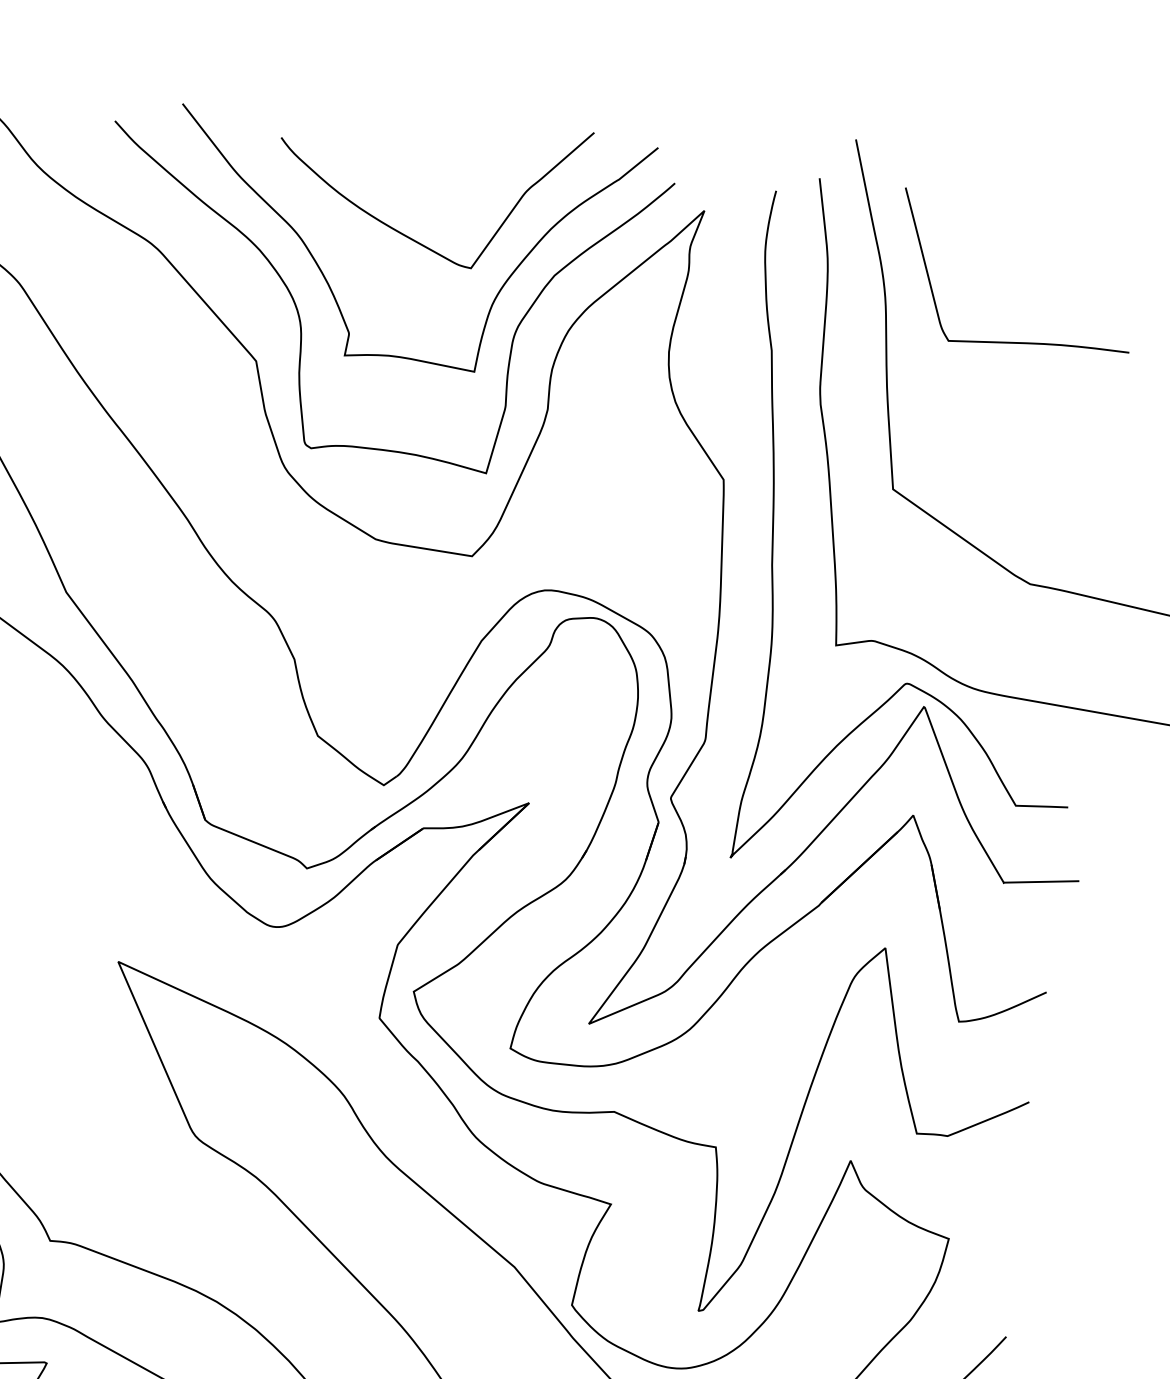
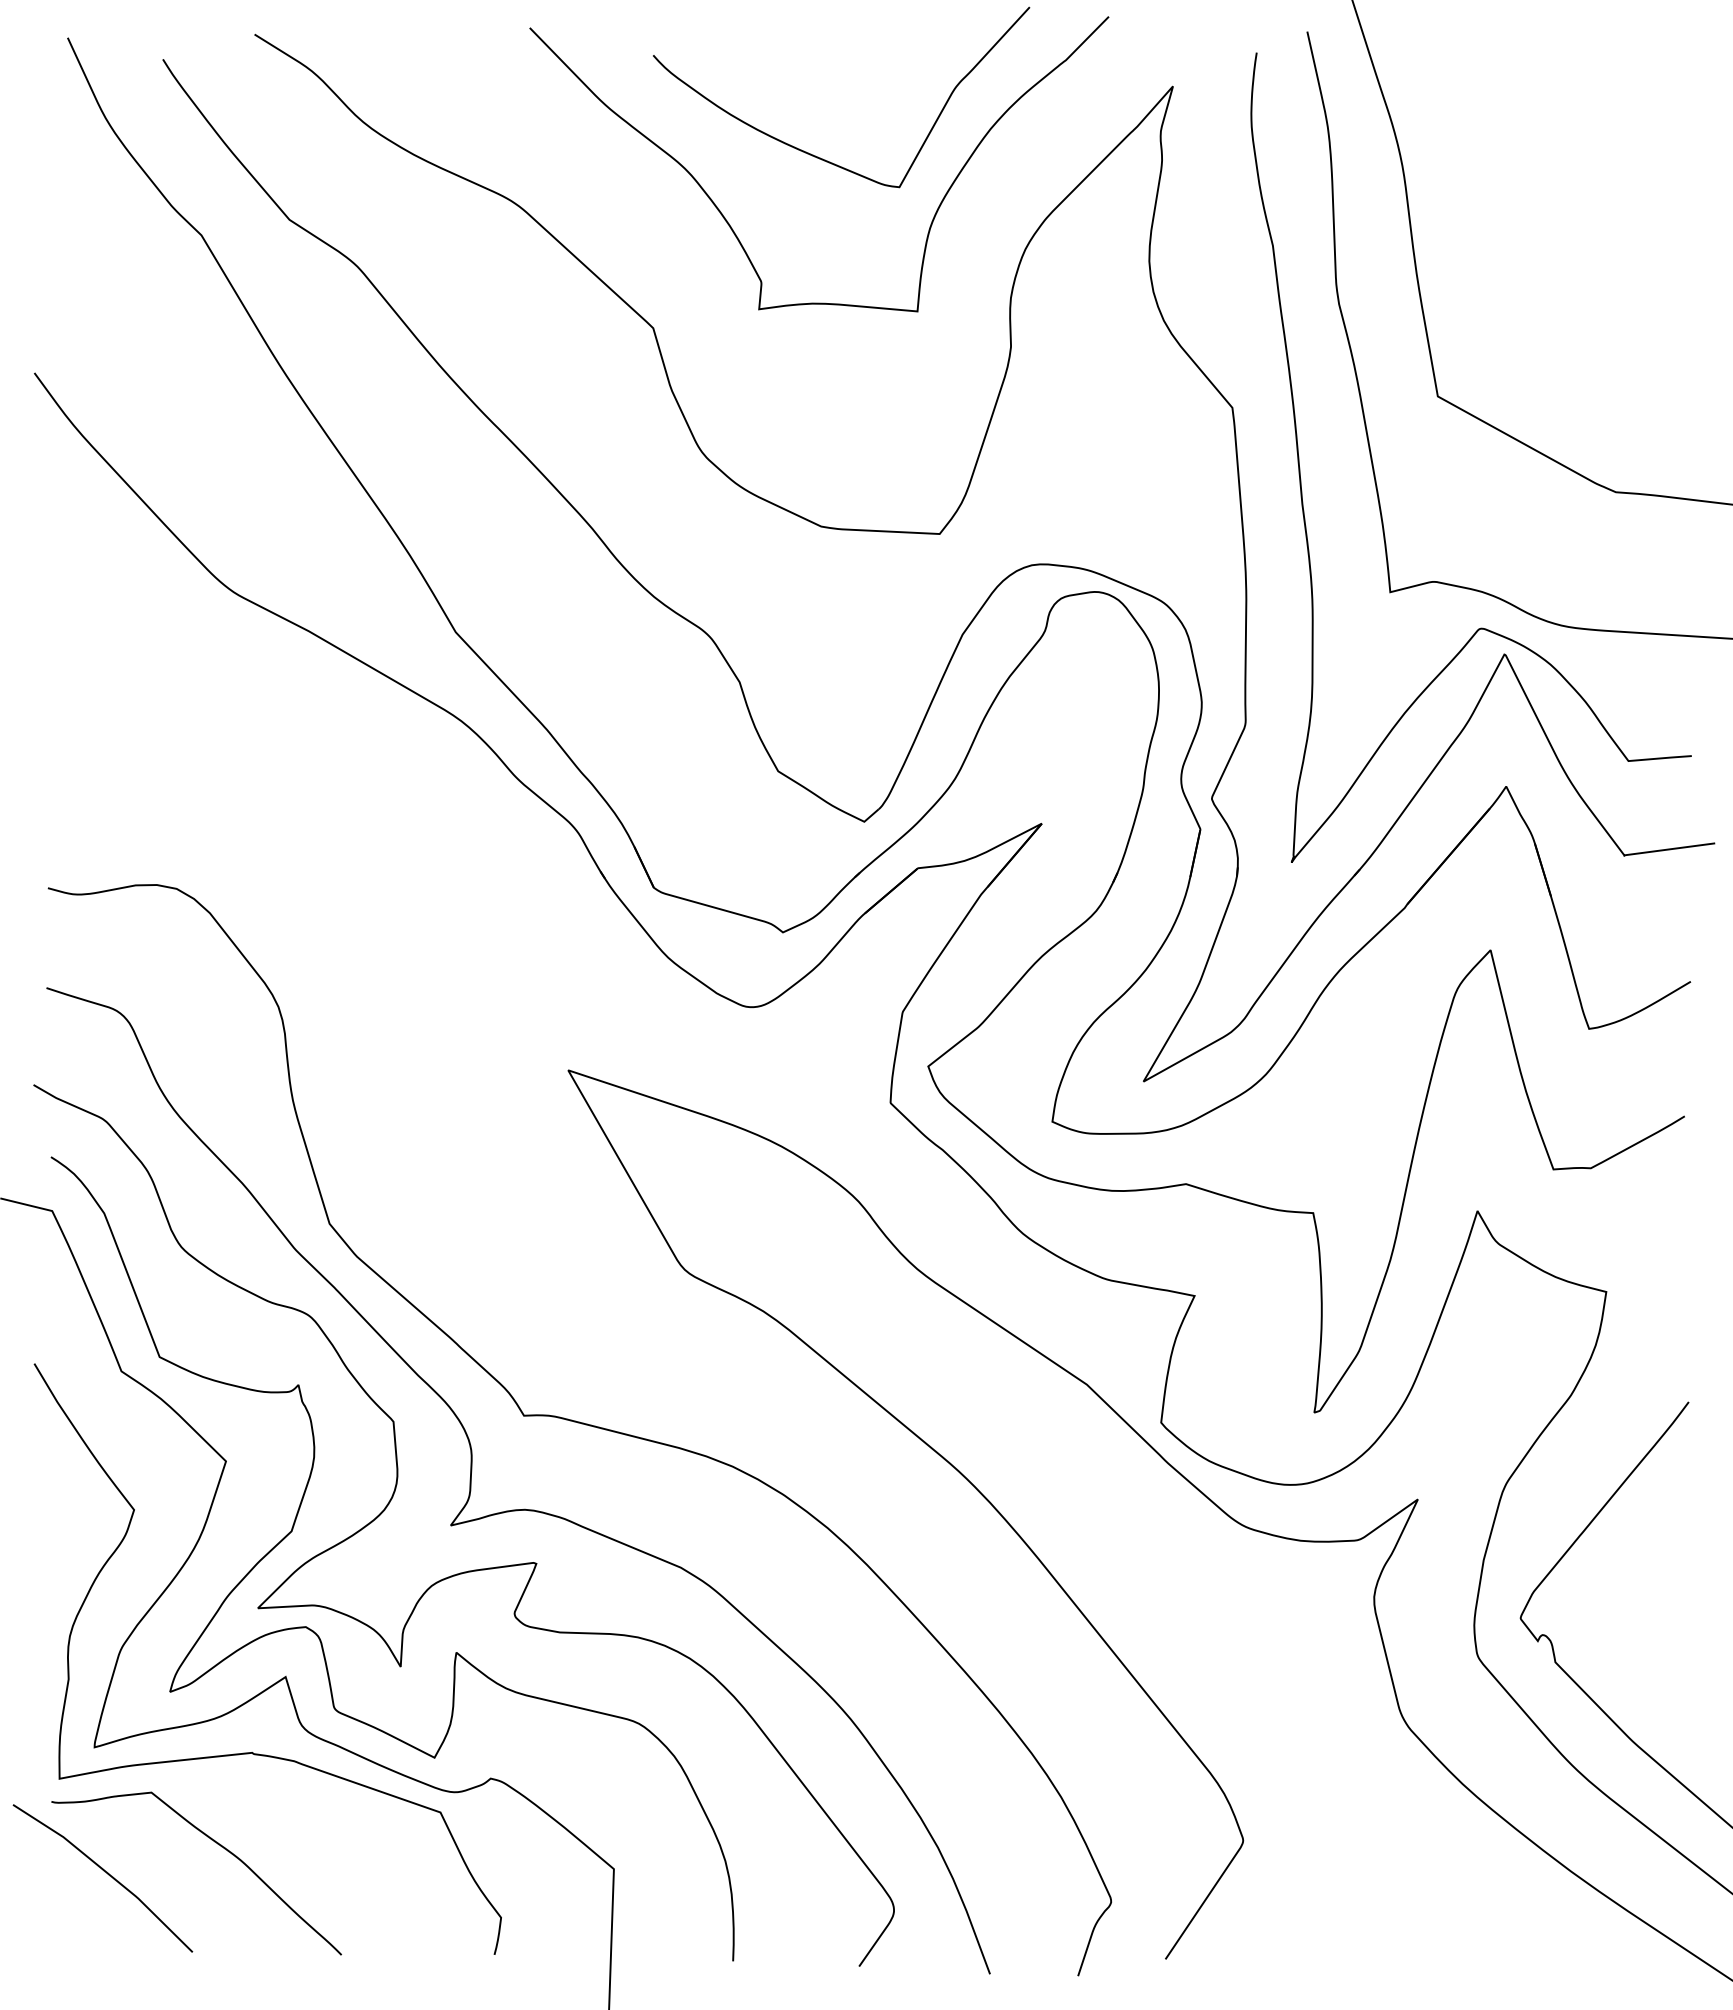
curve: (300, 320) -> (701, 272), removed
curve: (1013, 341) -> (1562, 202), removed

